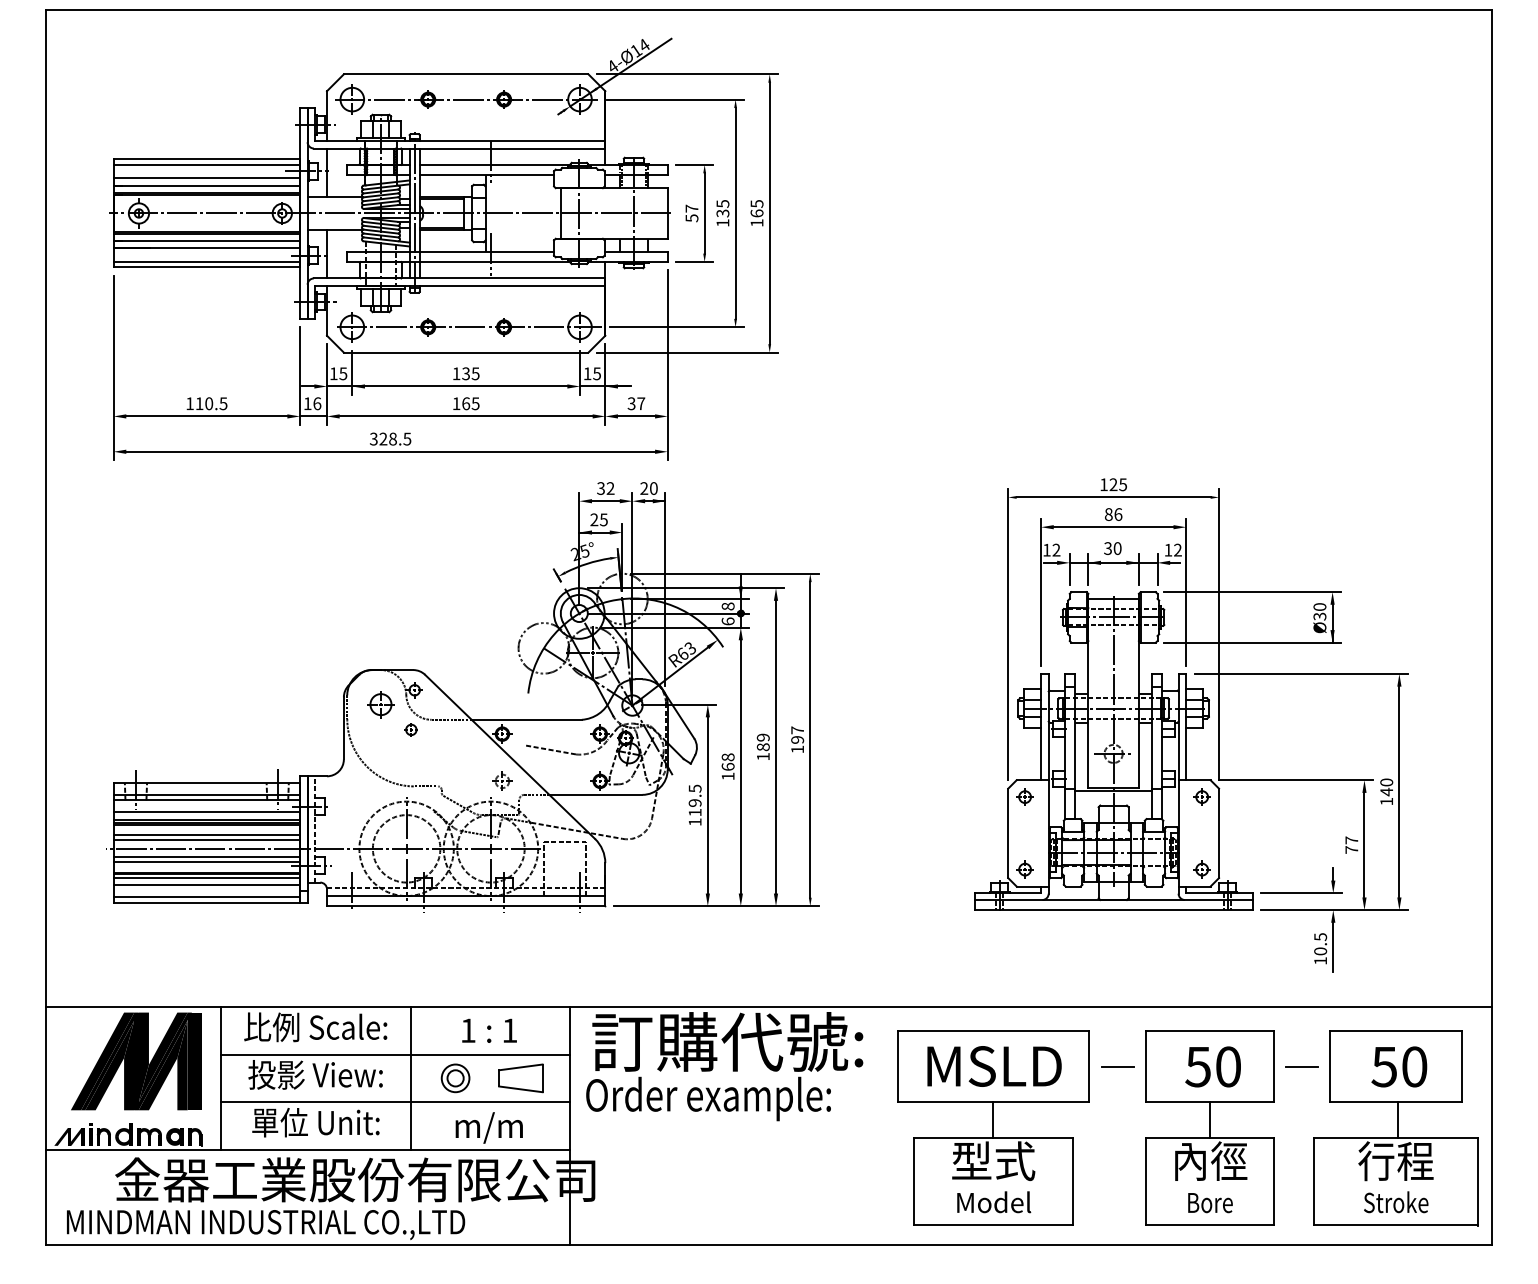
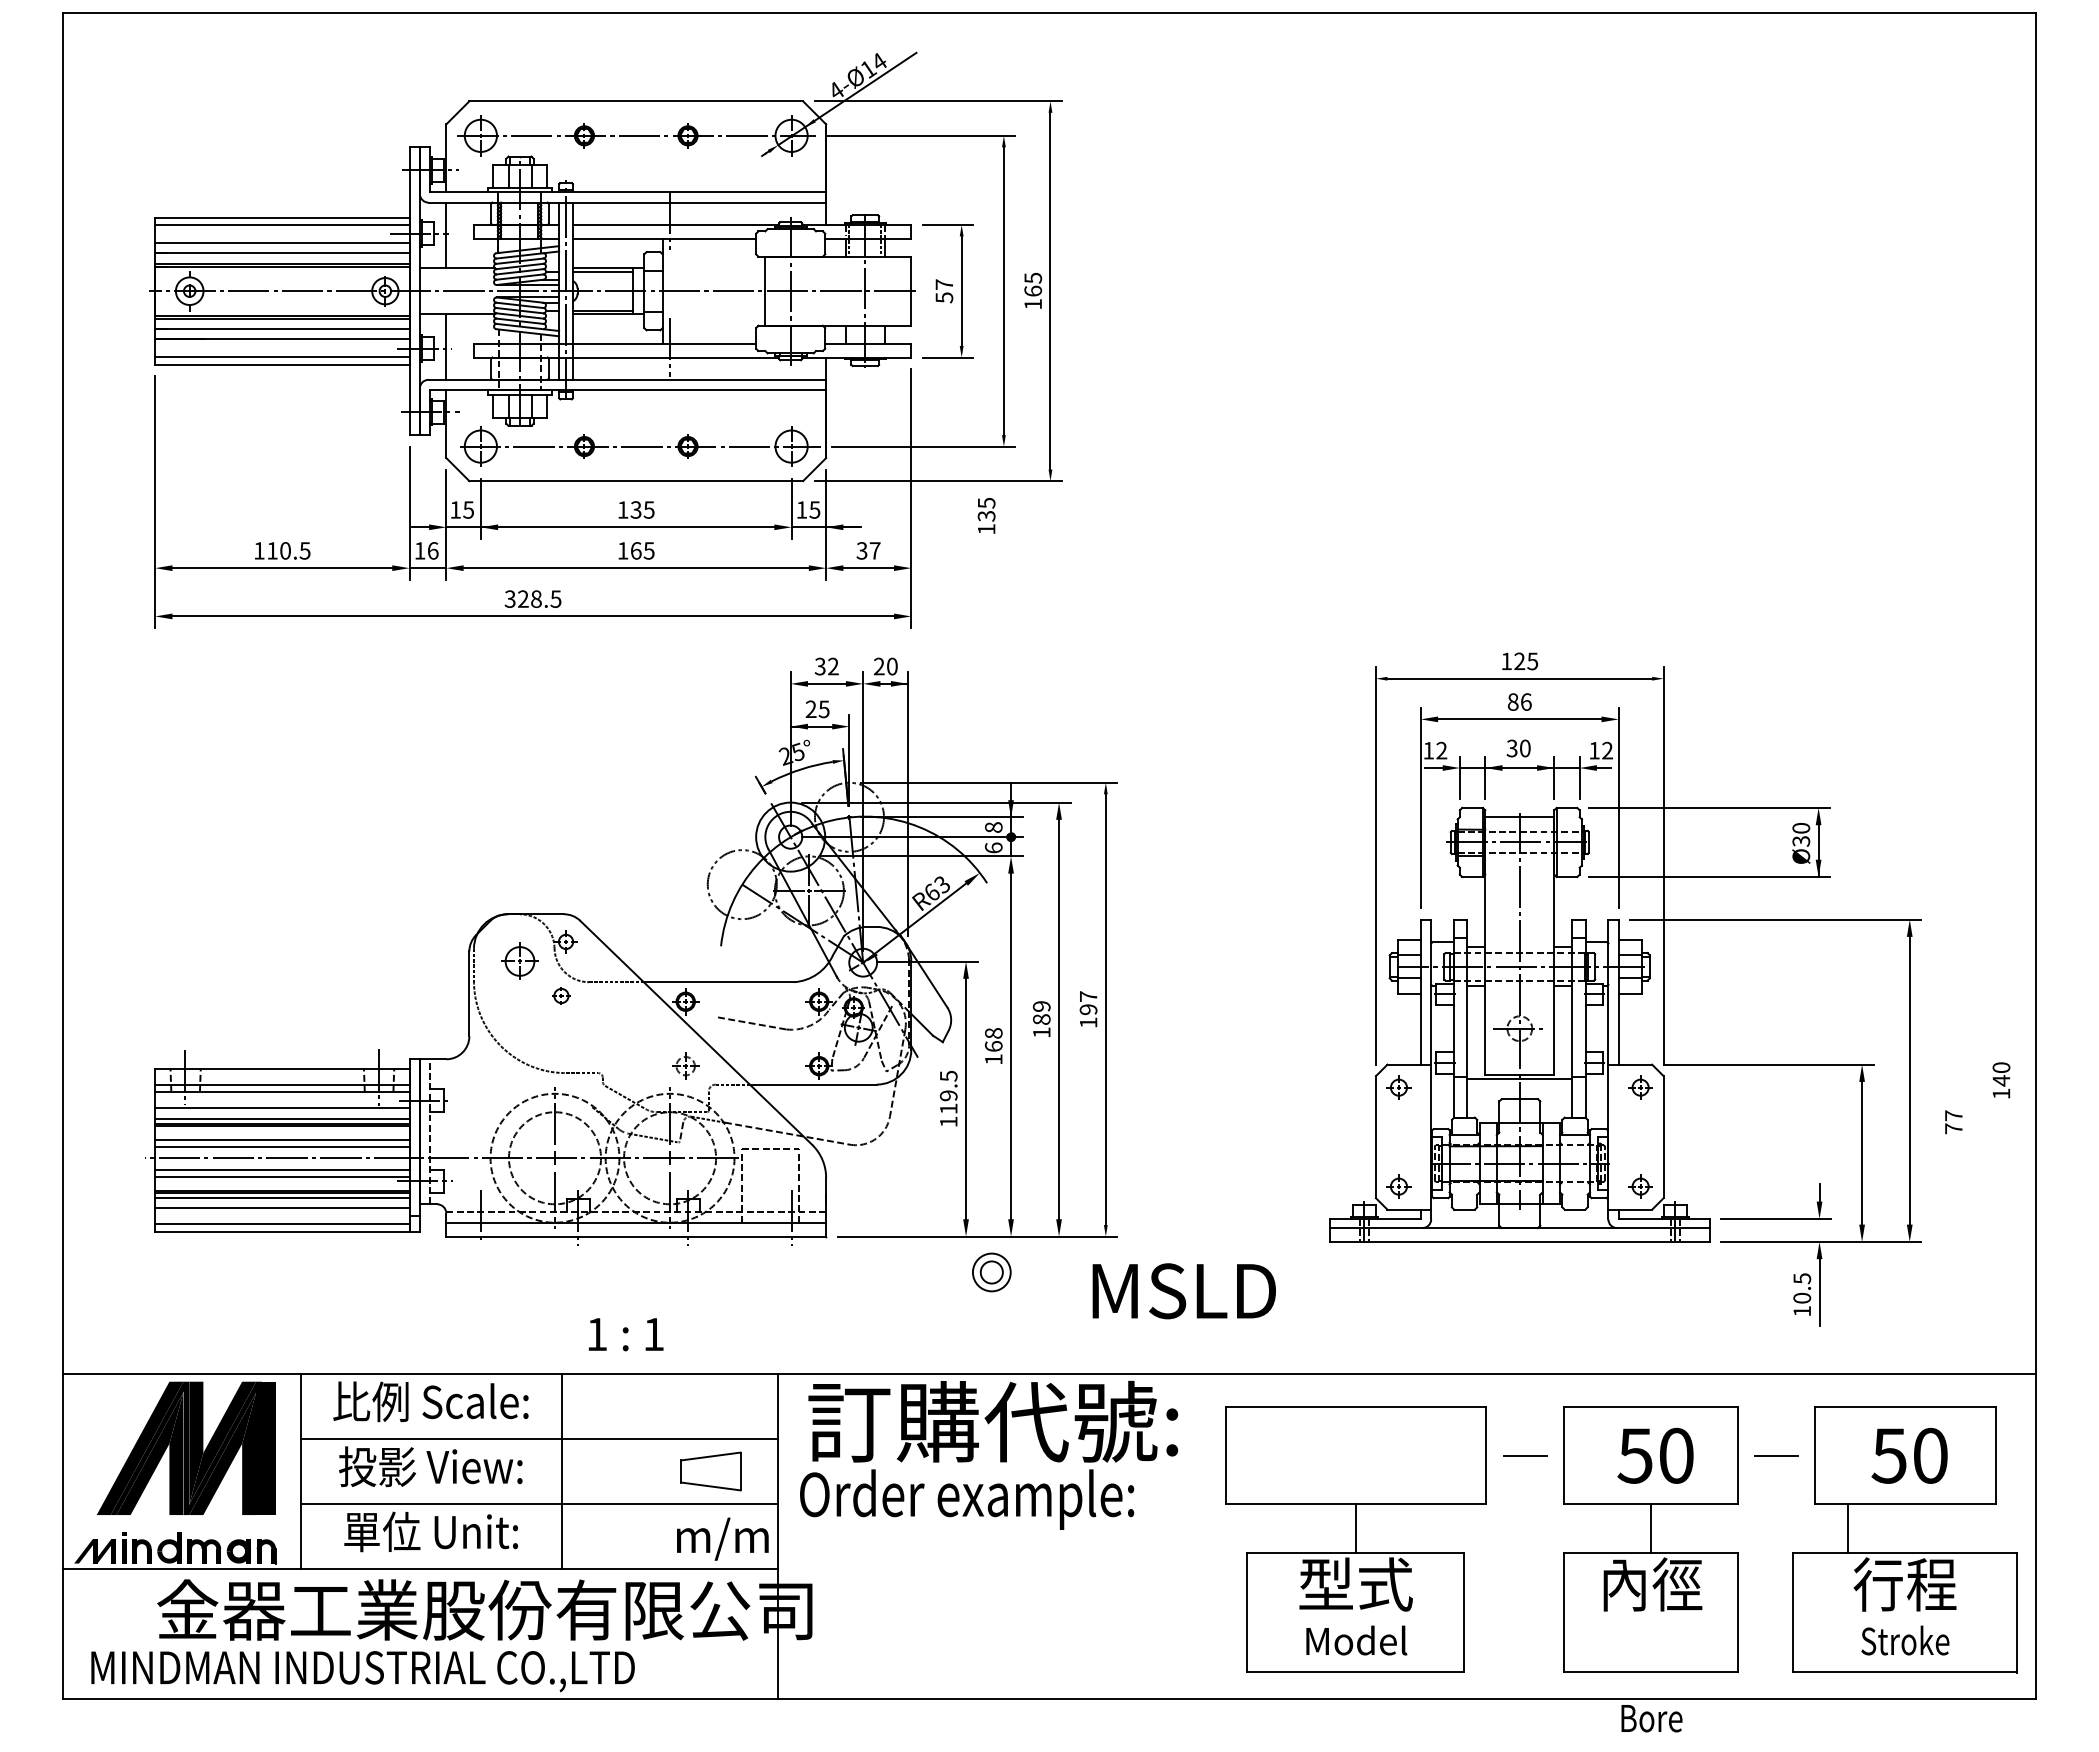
text: (722, 212) -> (986, 515), moved
text: (1386, 791) -> (2001, 1080), moved
text: (1351, 845) -> (1953, 1122), moved
text: (489, 1030) -> (626, 1334), moved
text: (993, 1066) -> (1183, 1291), moved
part: (455, 1078) -> (991, 1272), moved
line: (1397, 1120) -> (1847, 1528), moved
text: (489, 1127) -> (722, 1538), moved
text: (1210, 1202) -> (1651, 1718), moved

